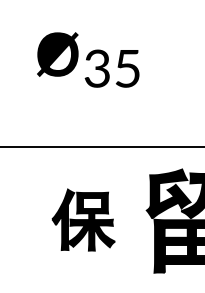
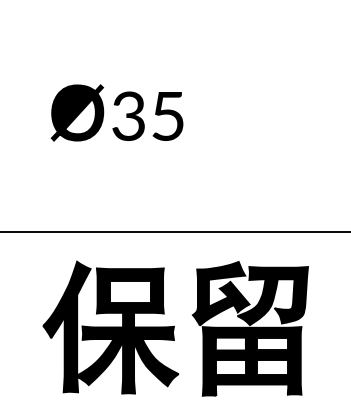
text: (111, 68) -> (147, 115), moved
part: (83, 220) -> (110, 327), size x1.67

